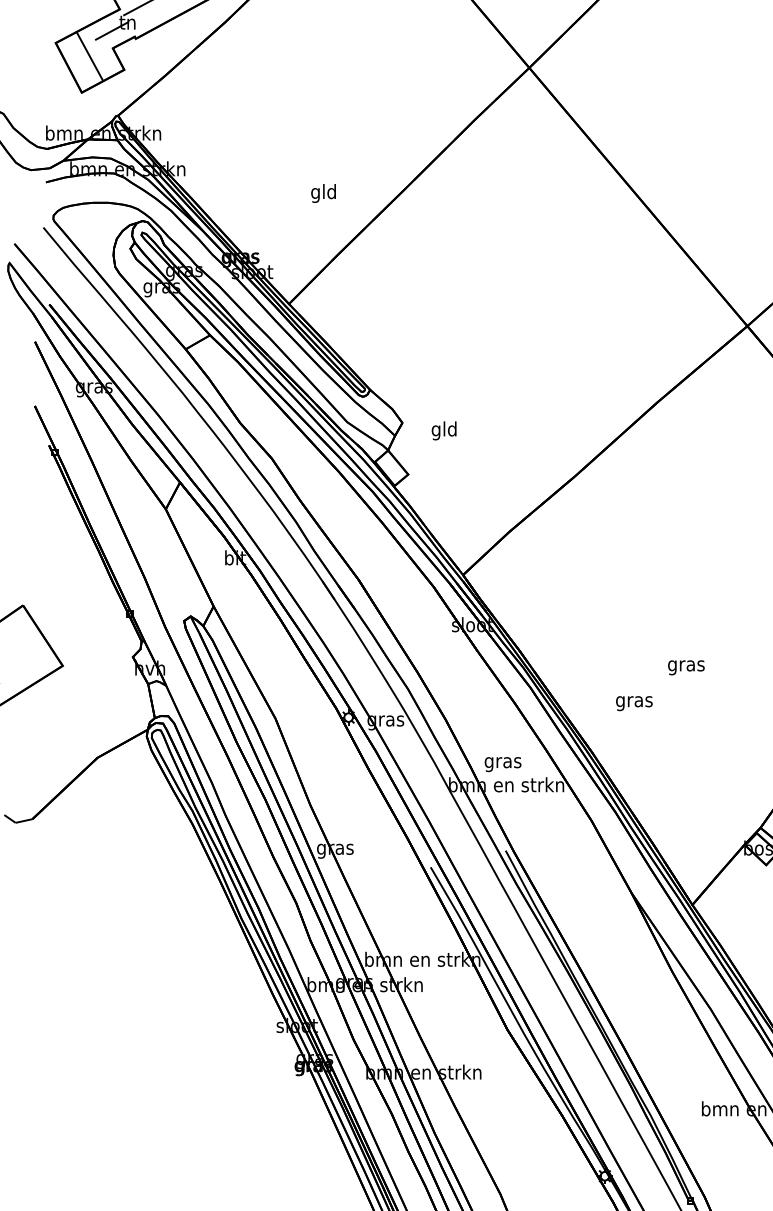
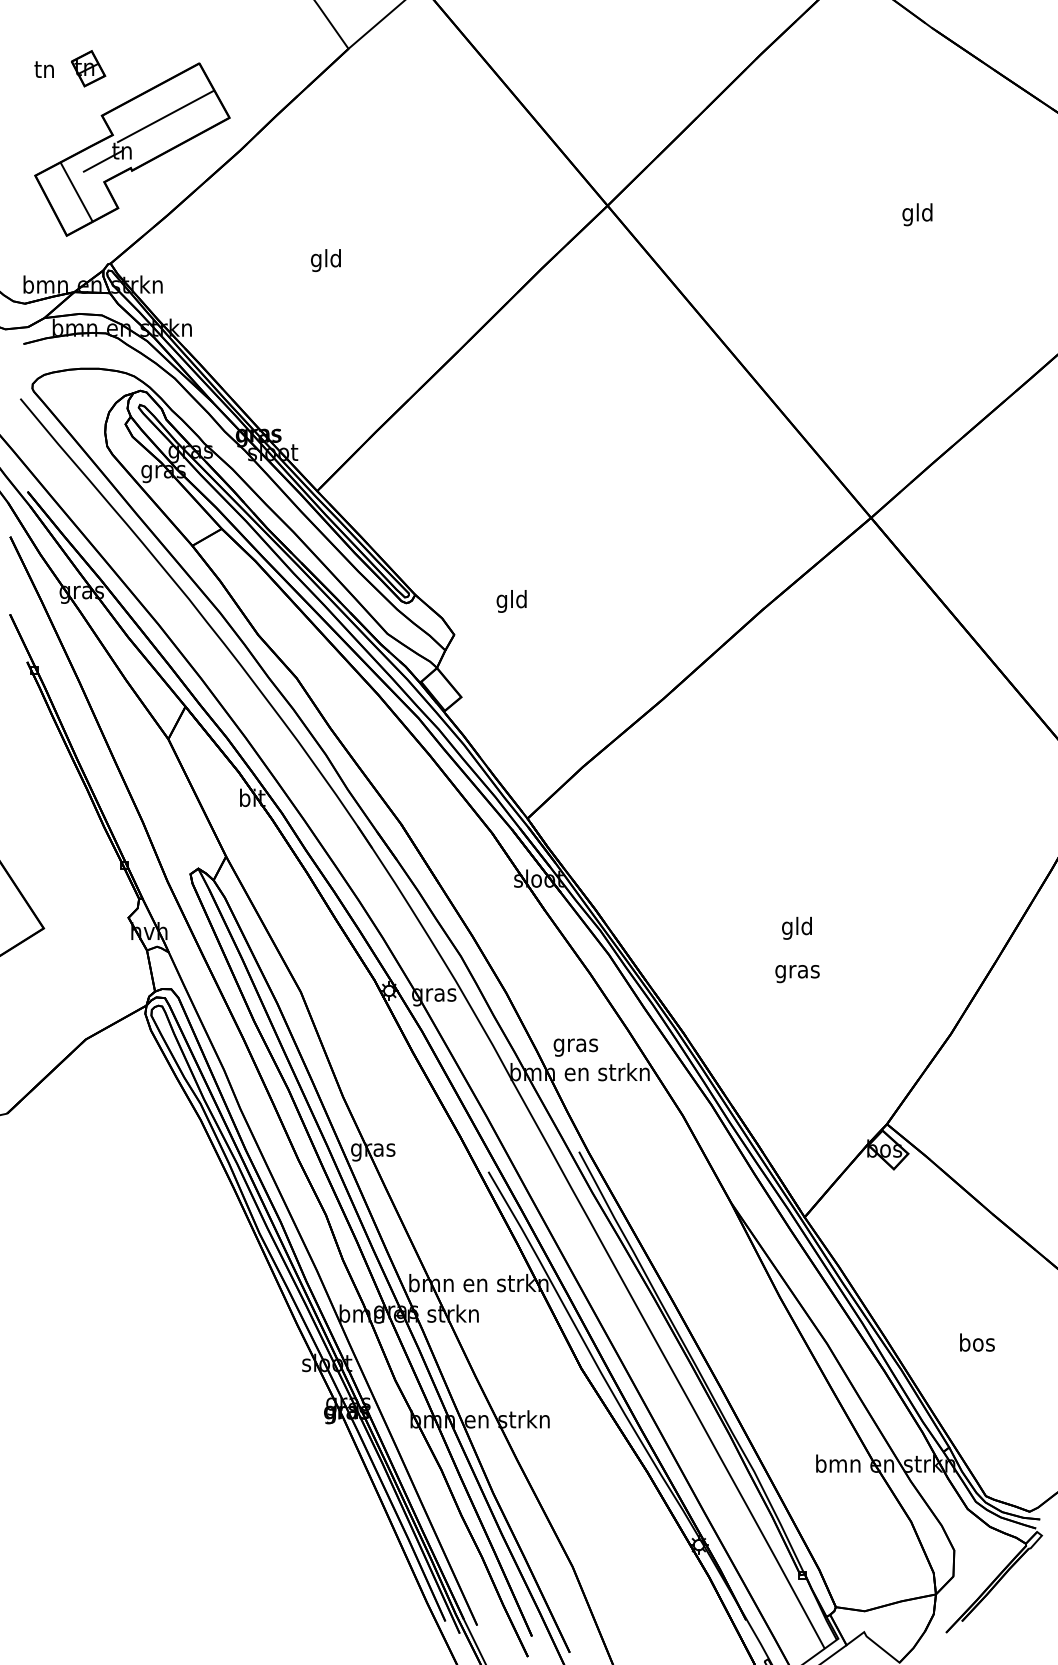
text: (323, 193) -> (325, 260), moved
text: (444, 430) -> (511, 601), moved
text: (686, 665) -> (797, 927), gras -> gld
text: (634, 704) -> (797, 974), moved

